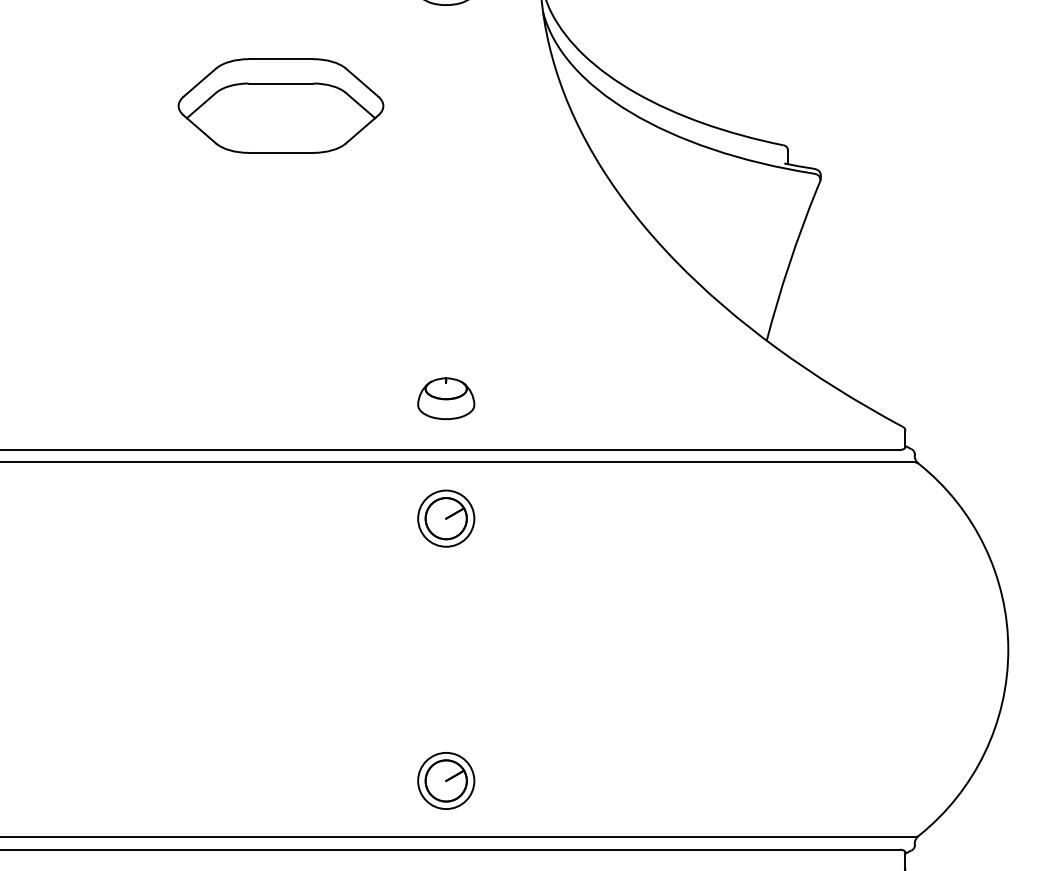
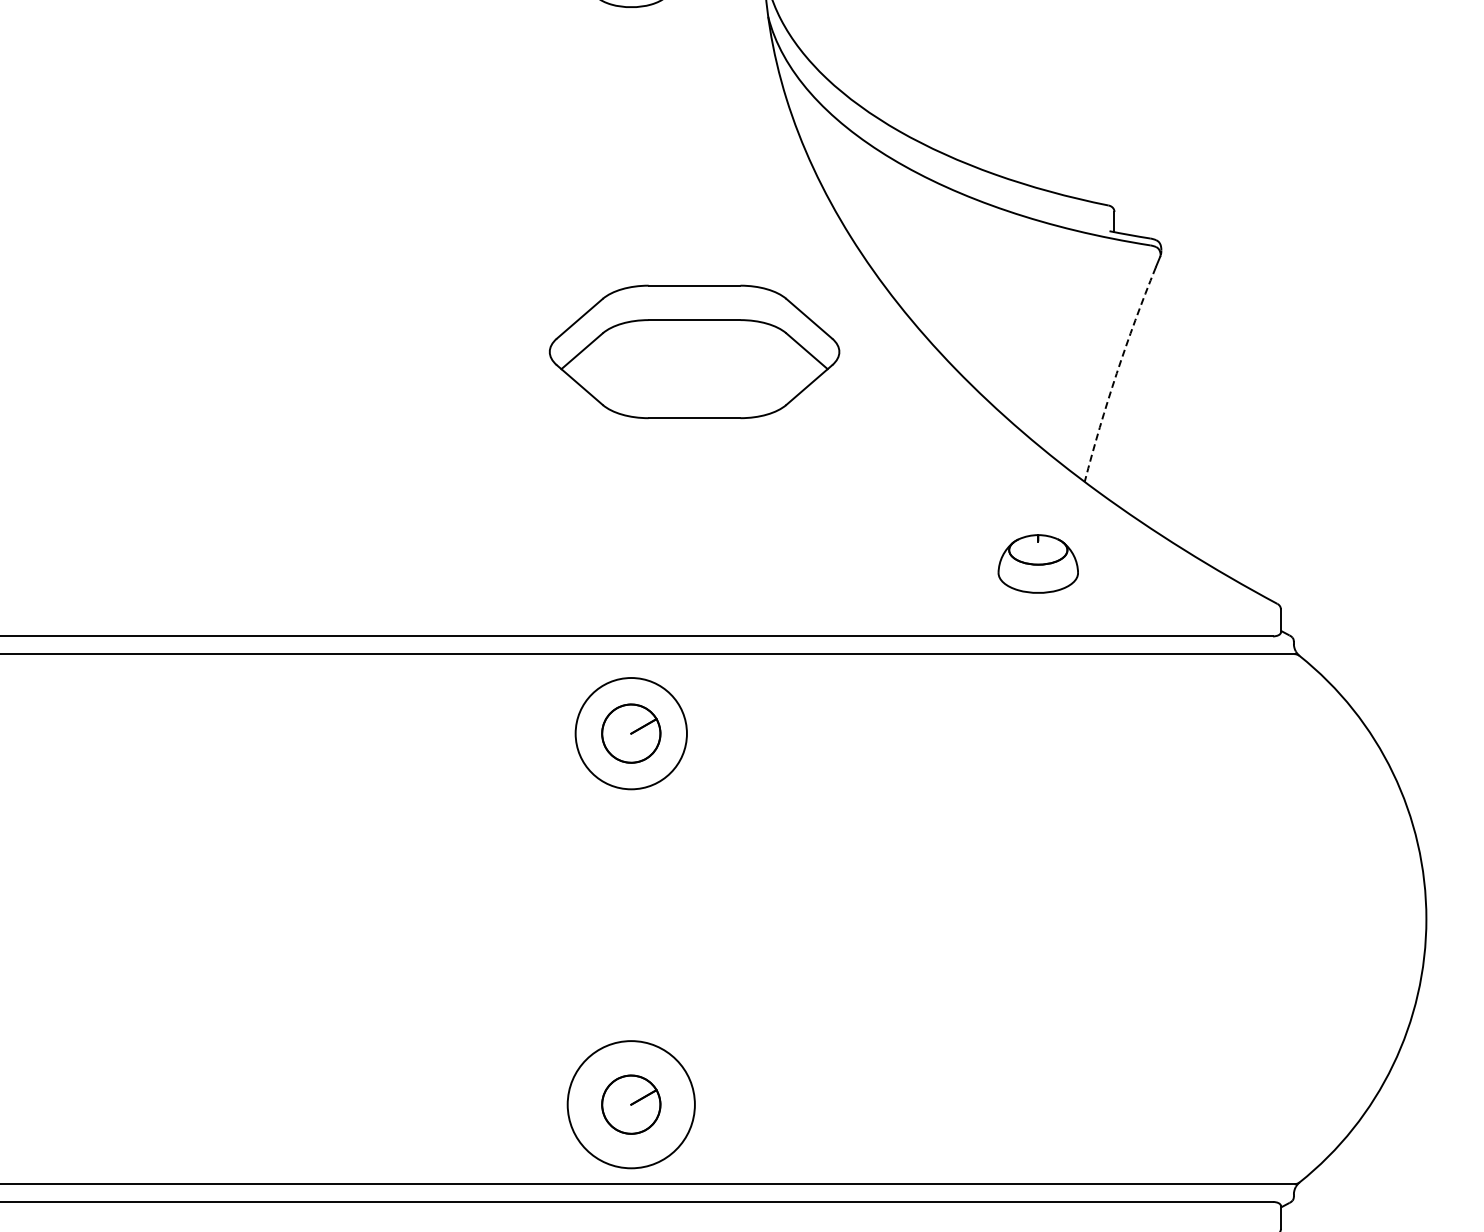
part: (280, 105) -> (694, 351), moved
arc: (789, 264) -> (1116, 373), solid -> dashed
part: (445, 398) -> (1037, 563), moved
circle: (446, 518) -> (631, 733), size x1.4
circle: (446, 780) -> (631, 1104), size x1.6

